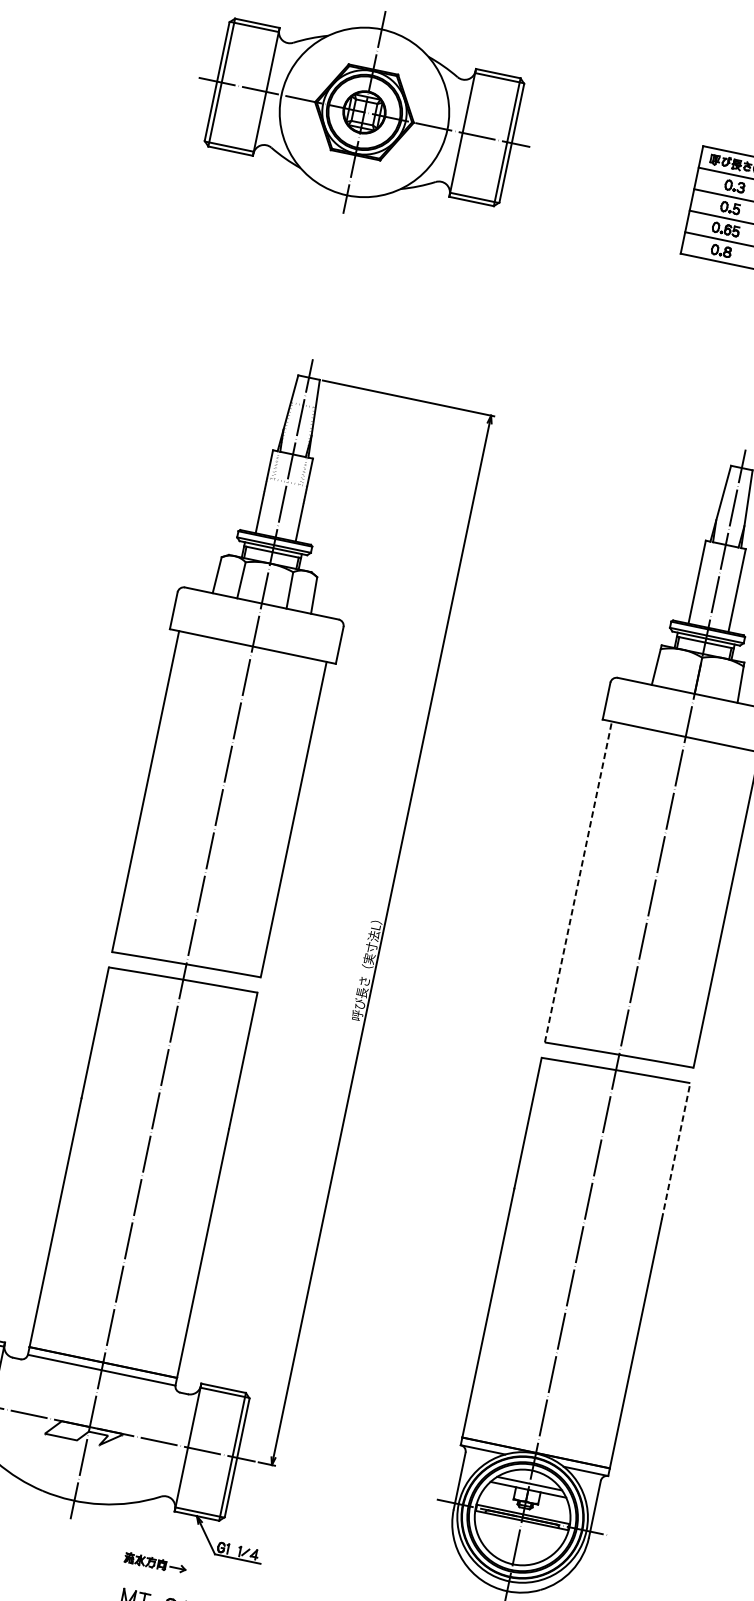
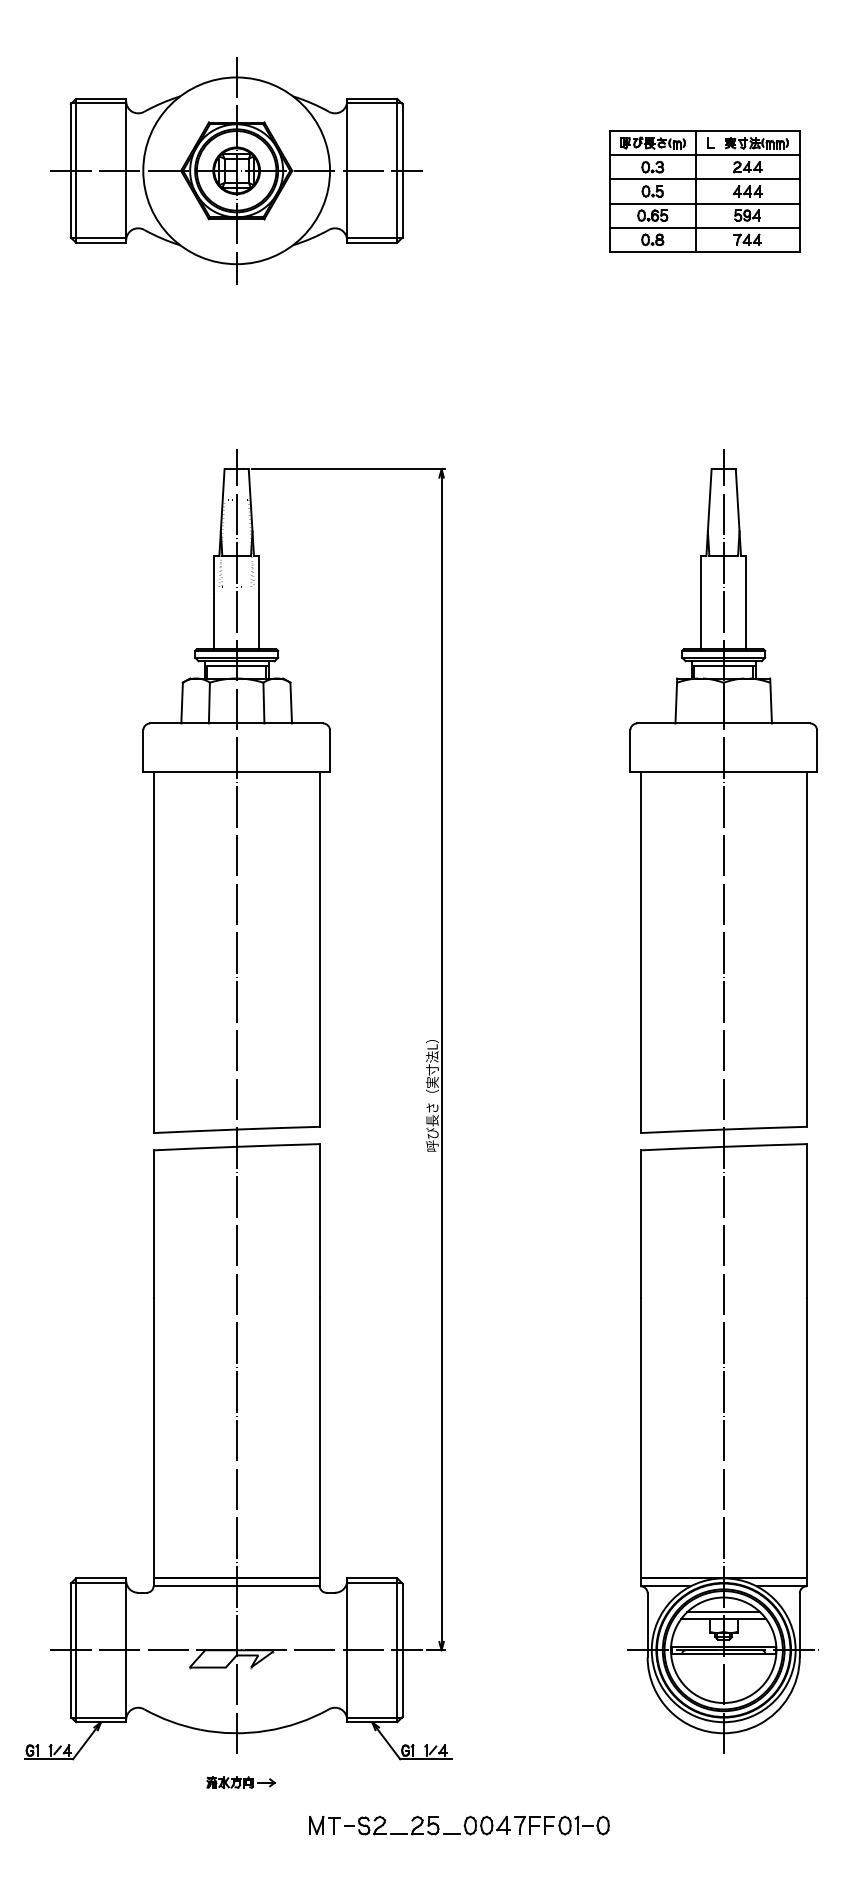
line: (578, 881) -> (640, 952), dashed -> solid
line: (675, 1150) -> (806, 1220), dashed -> solid
part: (154, 1563) -> (240, 1782), moved

